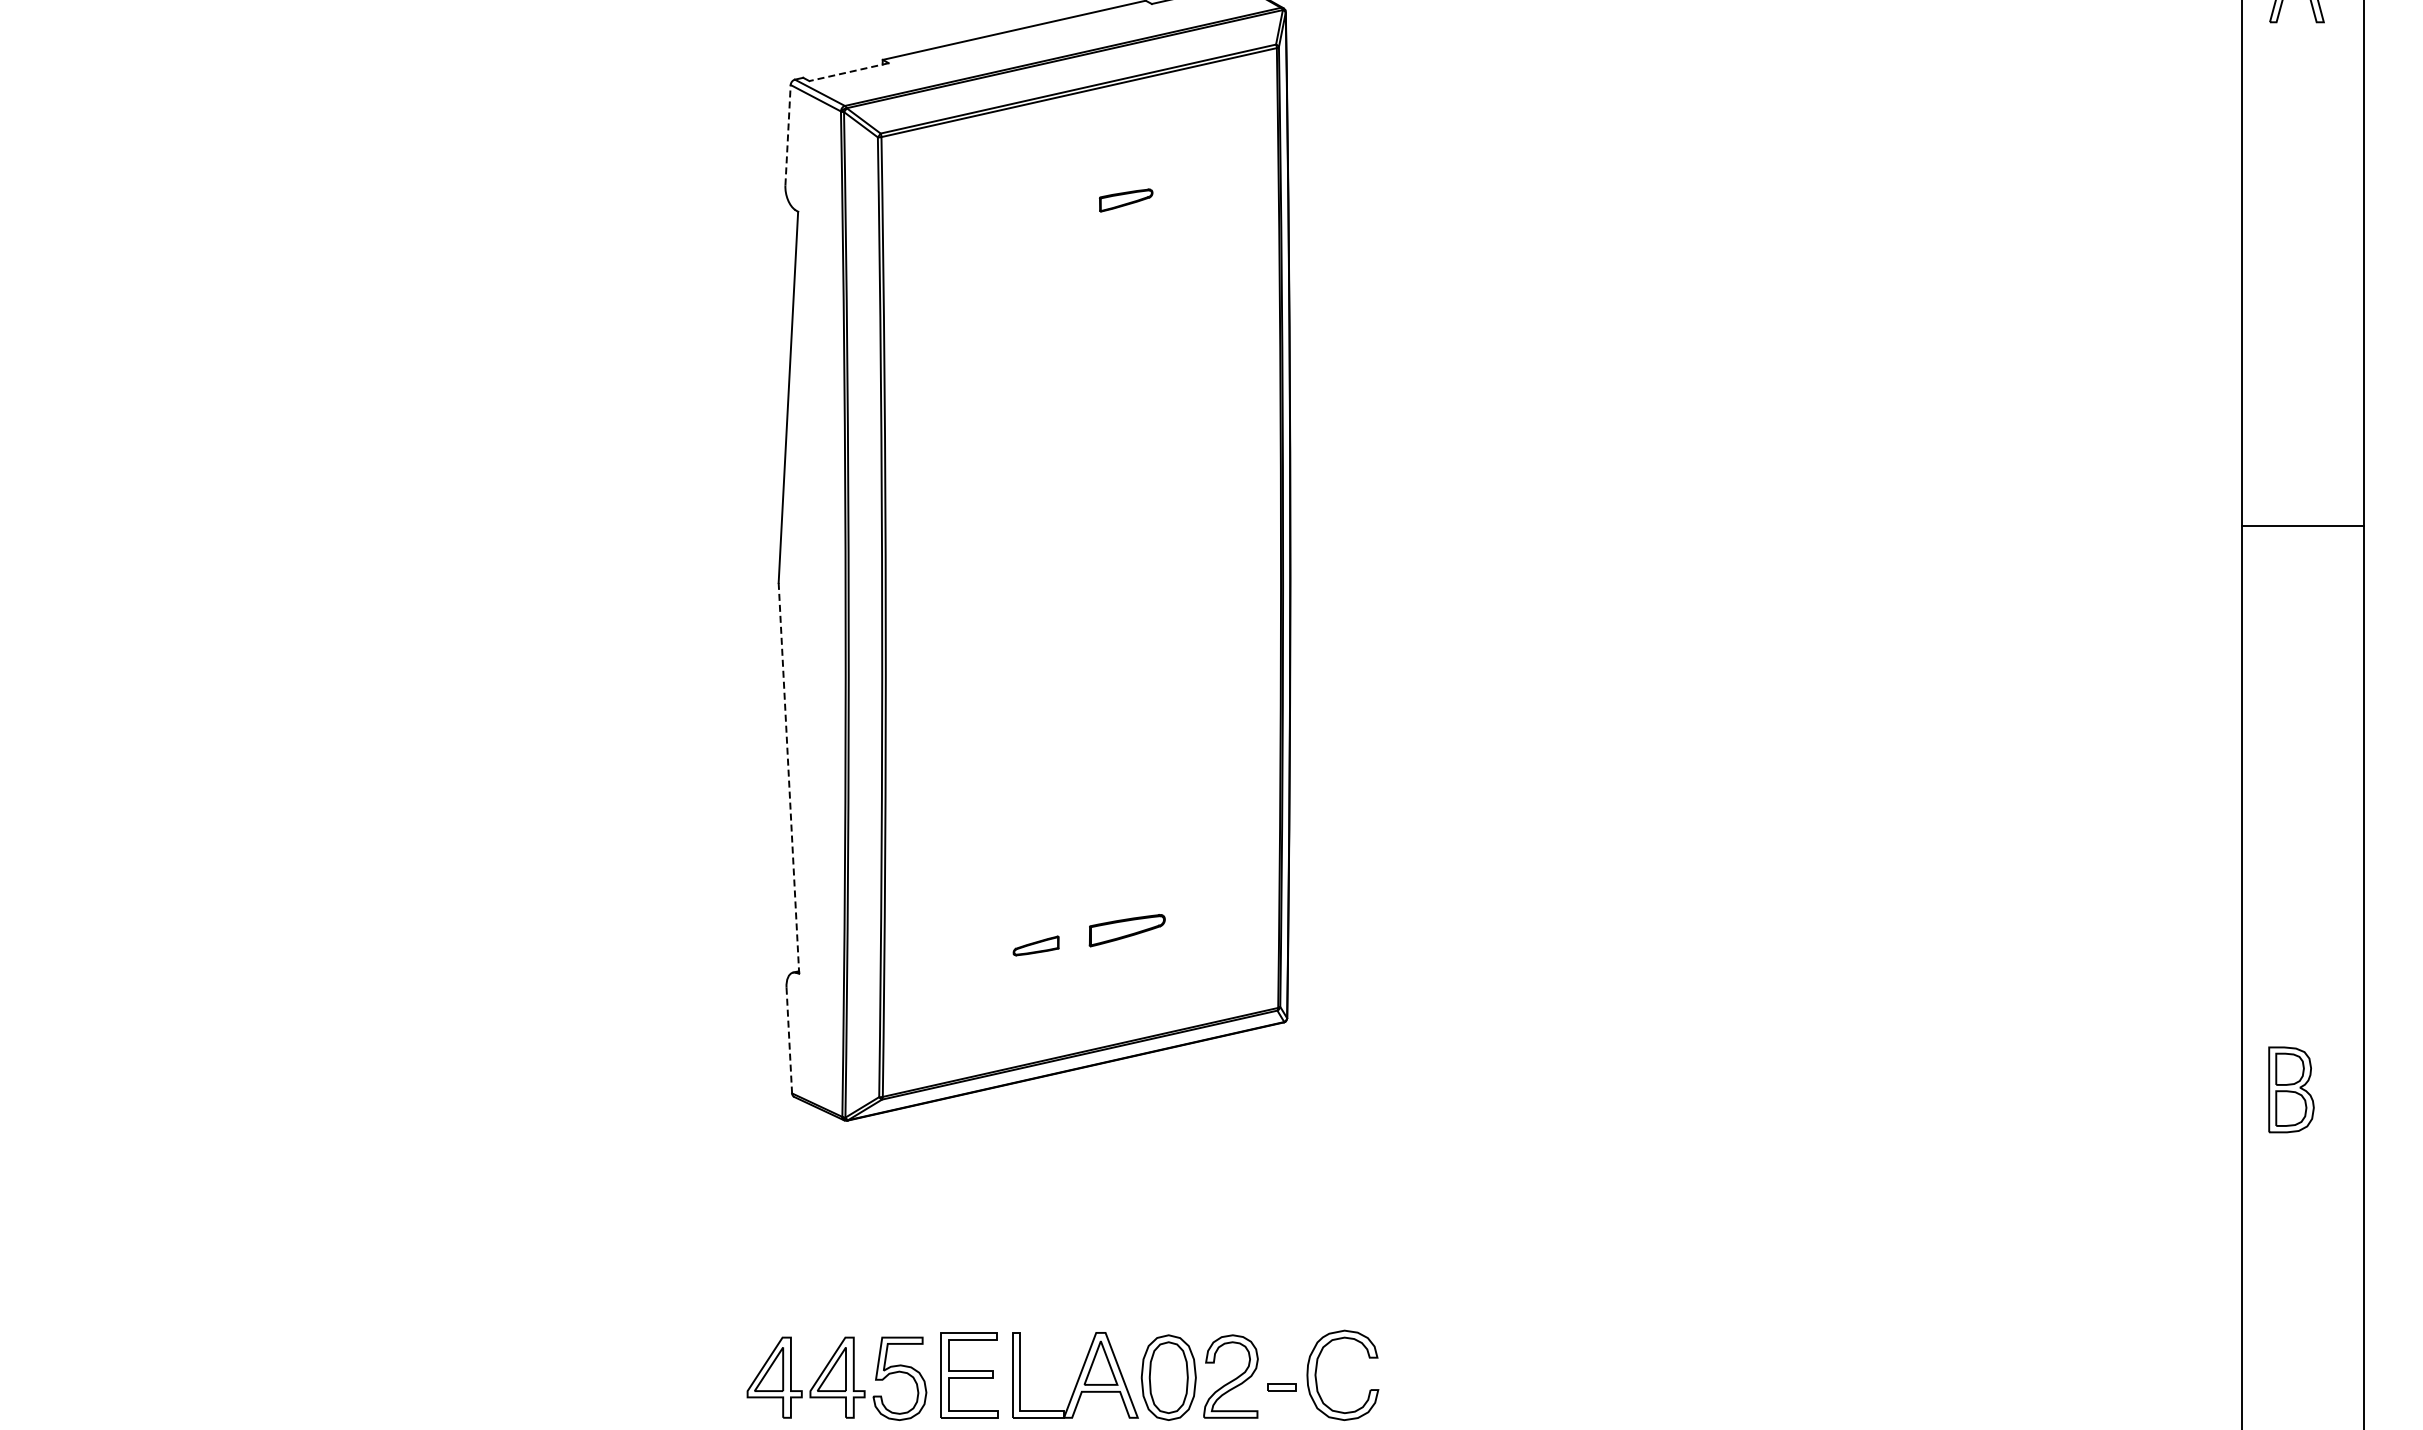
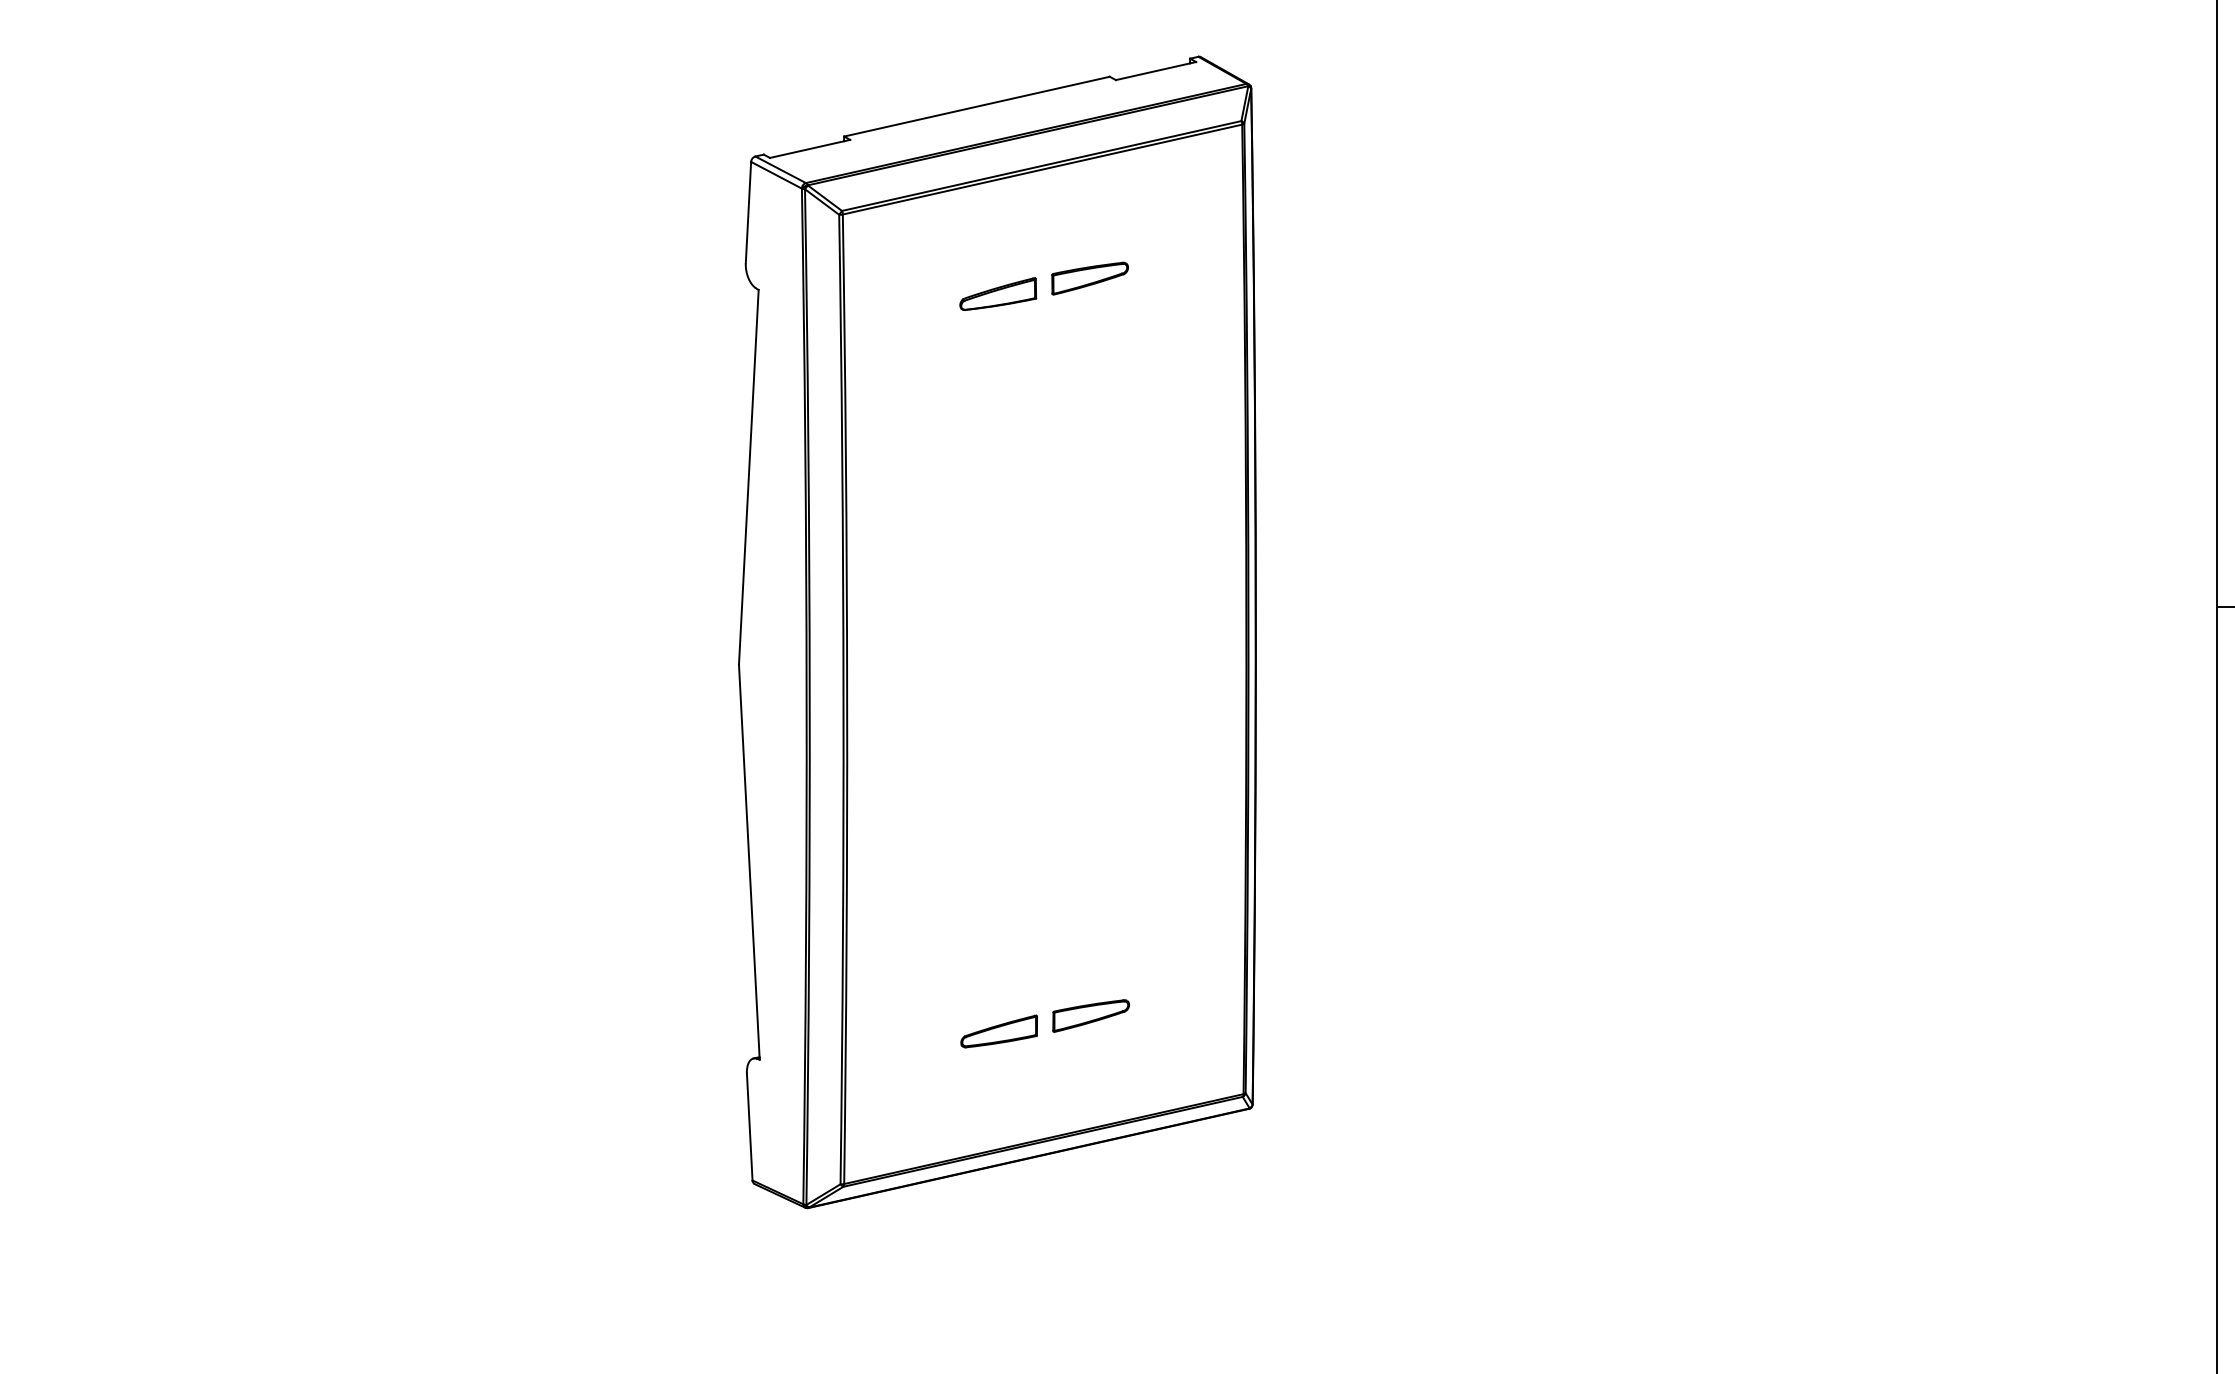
line: (849, 72) -> (810, 149), dashed -> solid
line: (788, 134) -> (748, 211), dashed -> solid
part: (1125, 200) -> (1089, 278), size x1.43
part: (1034, 215) -> (997, 293), added
line: (788, 778) -> (748, 862), dashed -> solid
part: (1035, 945) -> (998, 1031), size x1.67
line: (789, 1040) -> (749, 1127), dashed -> solid

